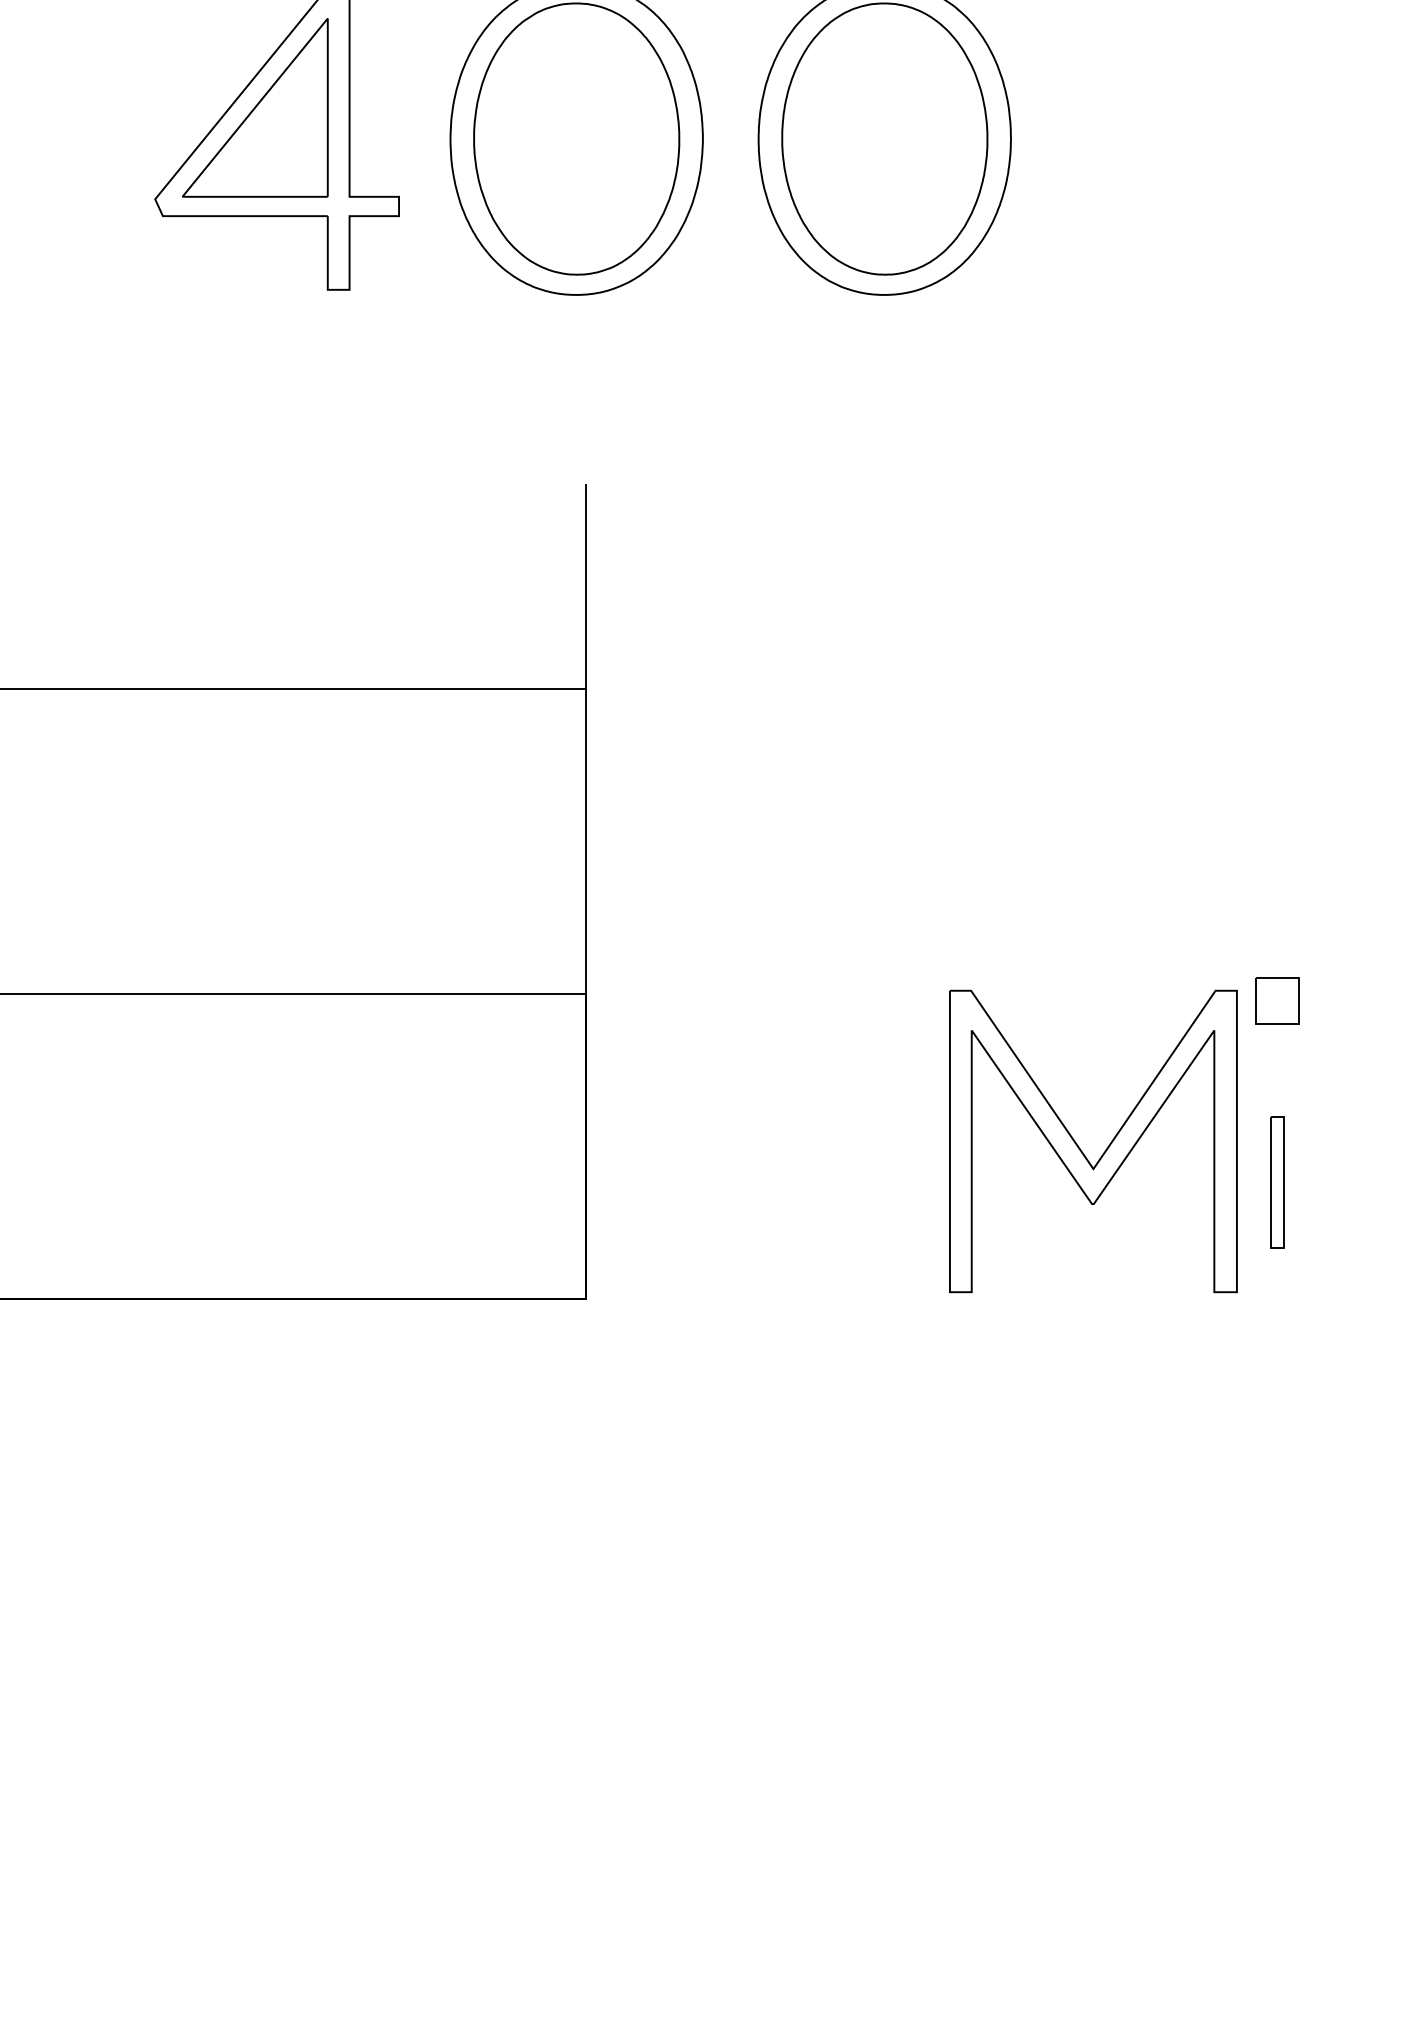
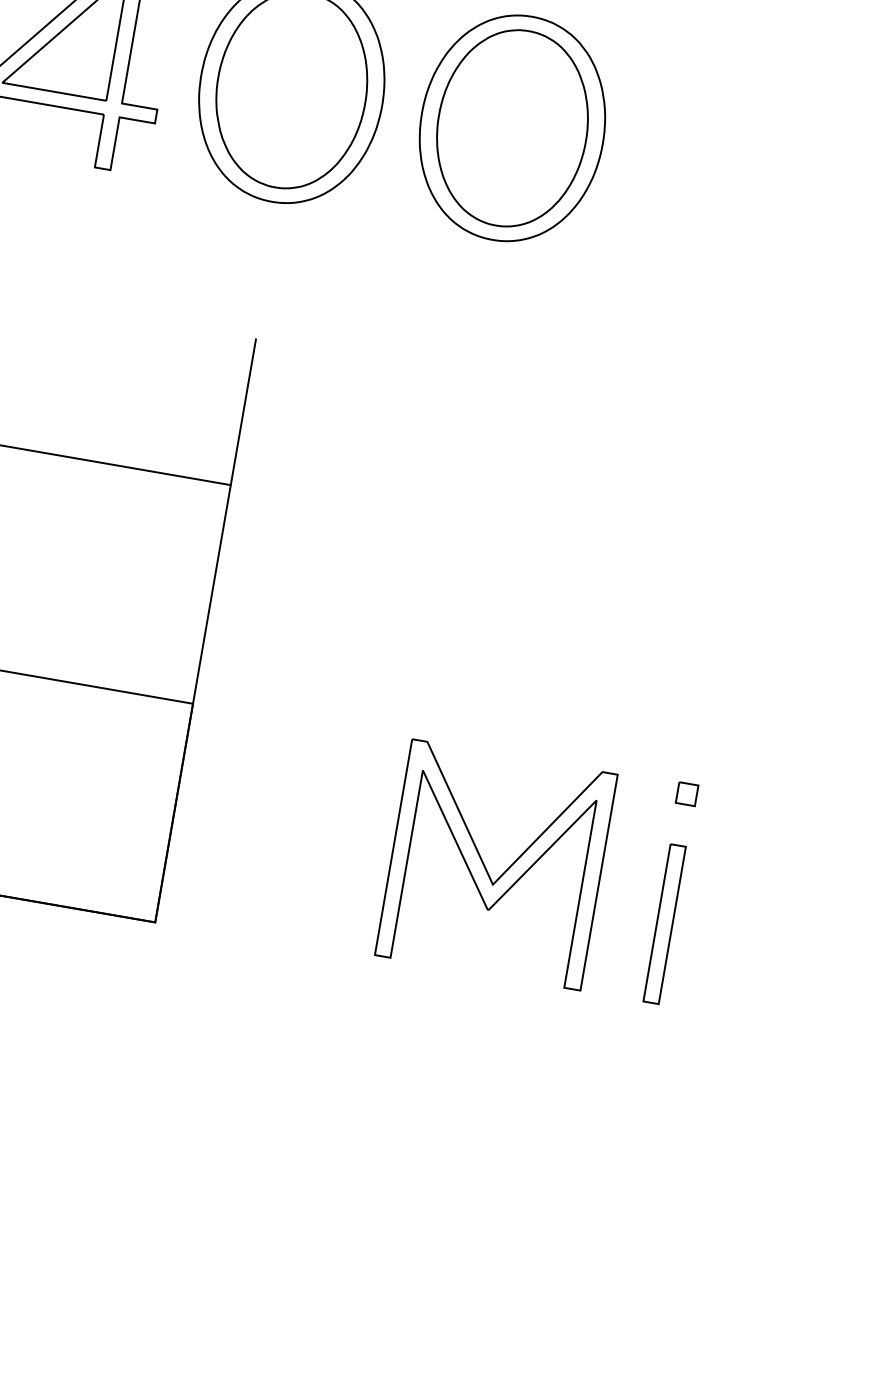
part: (1277, 1000) -> (687, 793), size x0.62
part: (1081, 1149) -> (486, 869), moved
part: (1277, 1182) -> (664, 924), size x1.67

